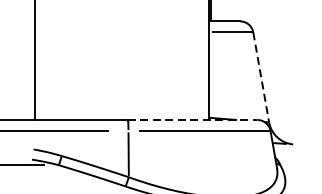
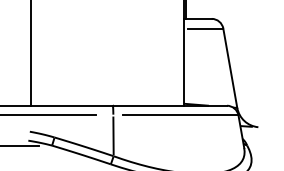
line: (261, 77) -> (230, 68), dashed -> solid
line: (193, 119) -> (170, 105), dashed -> solid

